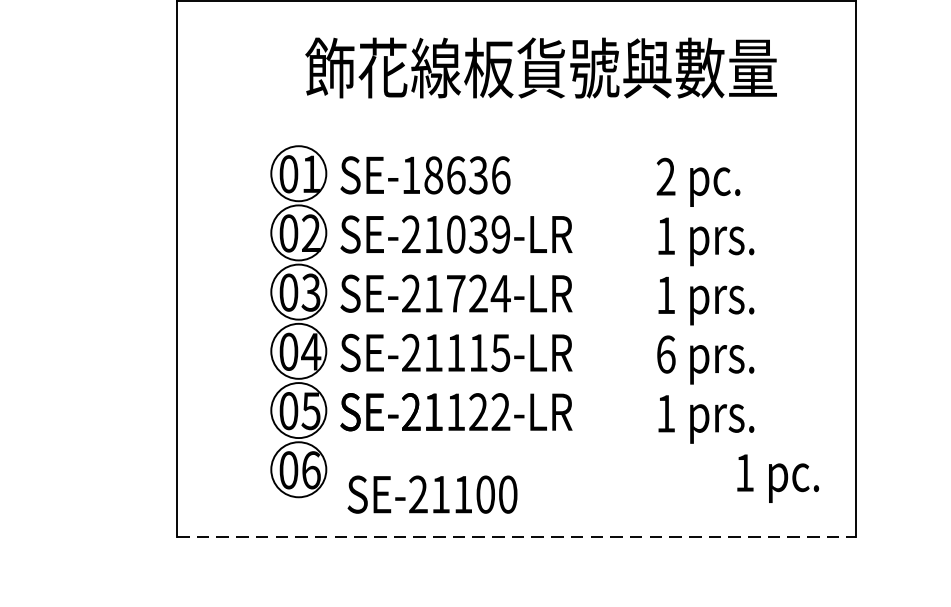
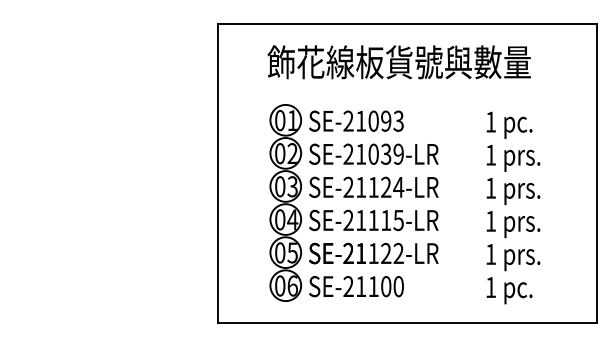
text: (539, 68) -> (398, 62), moved
text: (455, 174) -> (373, 120), SE-18636 -> SE-21093
text: (665, 175) -> (490, 121), 2 -> 1
text: (455, 293) -> (373, 187), SE-21724-LR -> SE-21124-LR
text: (666, 353) -> (491, 220), 6 -> 1
text: (777, 478) -> (509, 290), moved
text: (432, 494) -> (356, 286), moved
line: (516, 537) -> (407, 323), dashed -> solid

